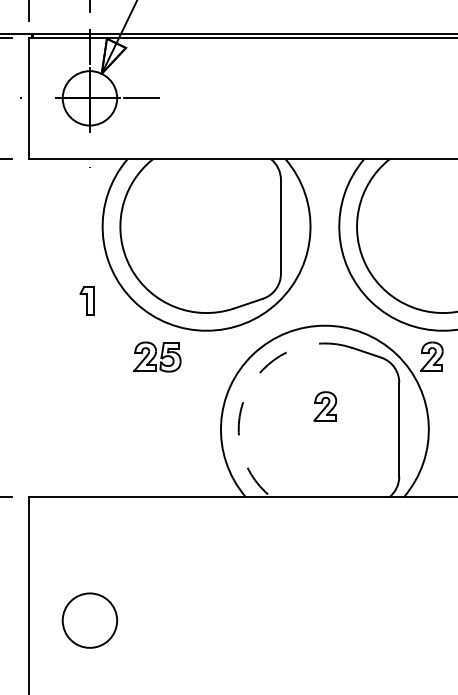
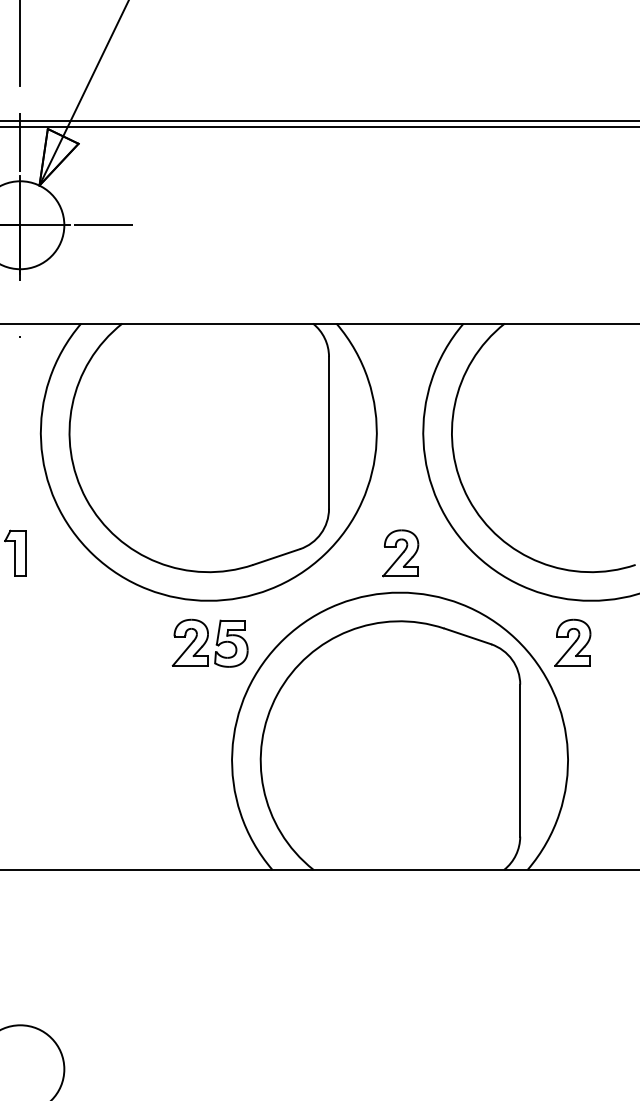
part: (157, 356) -> (210, 642), moved
arc: (249, 388) -> (278, 694), dashed -> solid
part: (325, 406) -> (401, 553), moved

